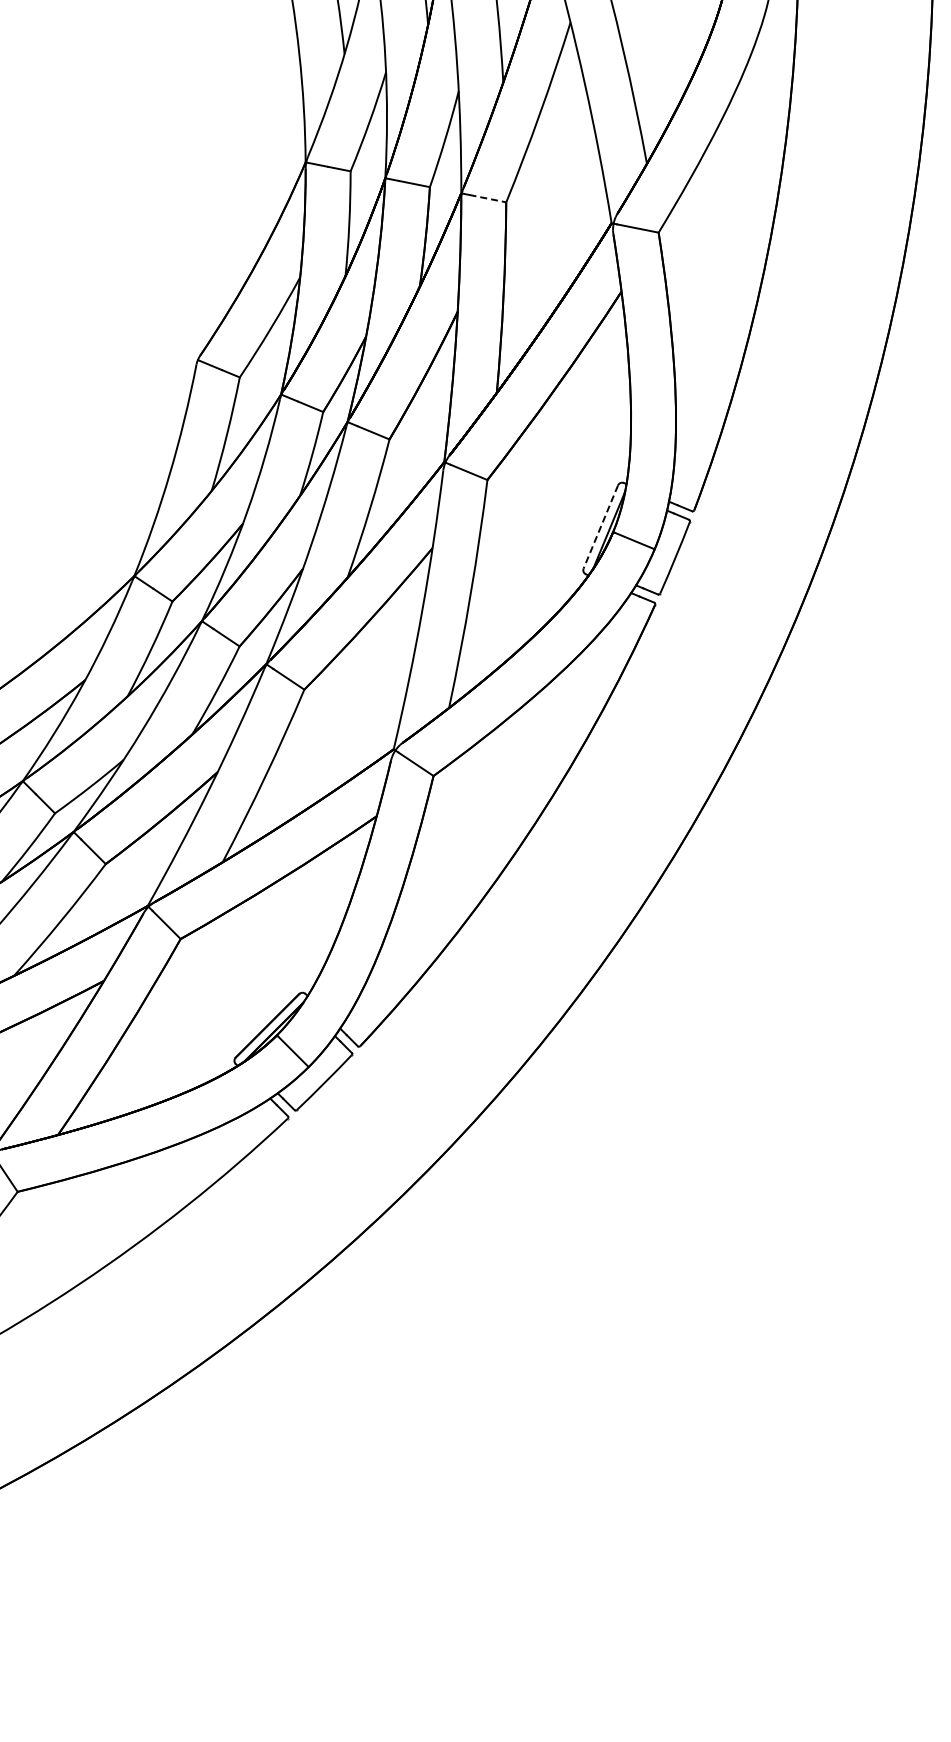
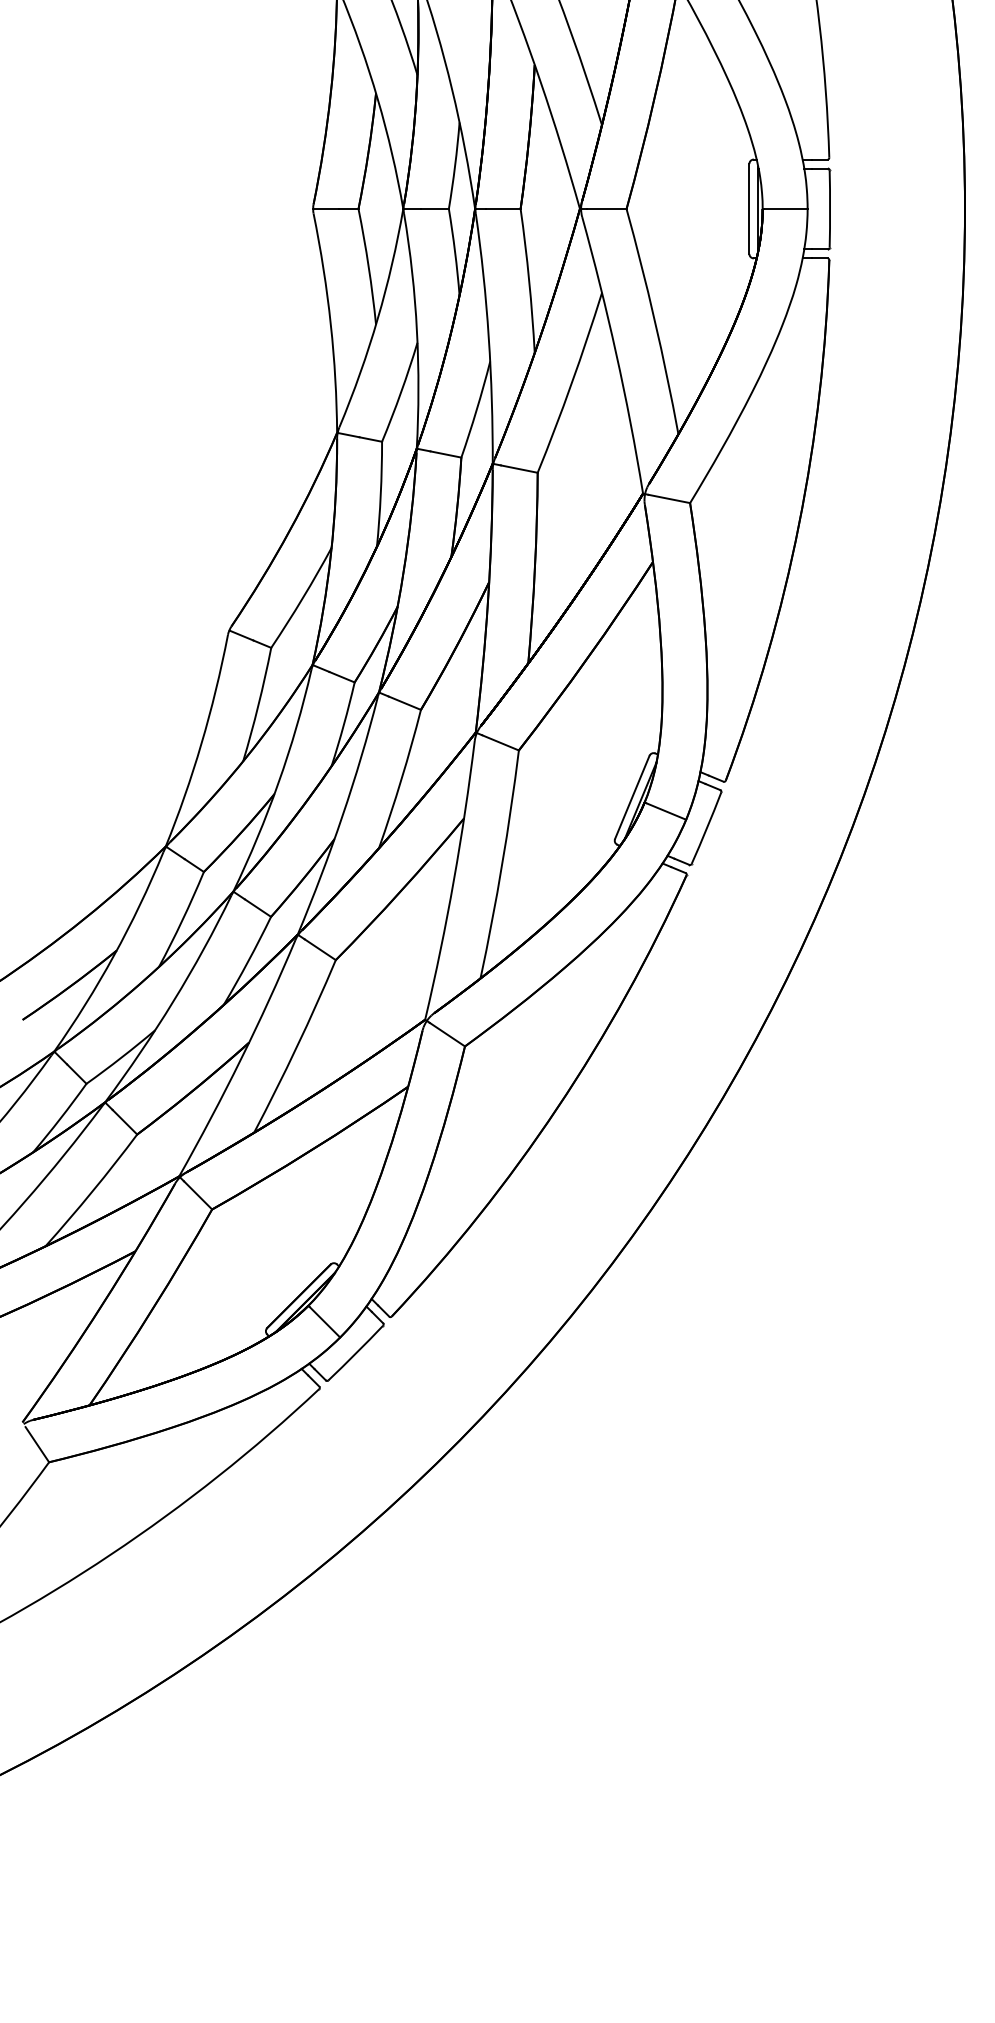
line: (488, 199) -> (519, 469), dashed -> solid
line: (601, 527) -> (632, 797), dashed -> solid

